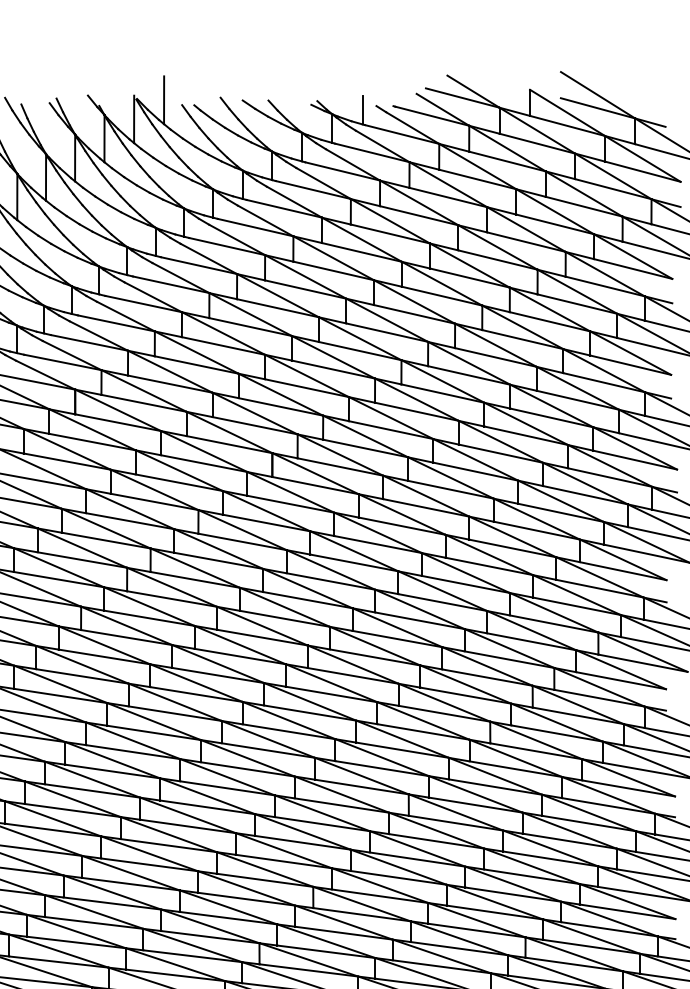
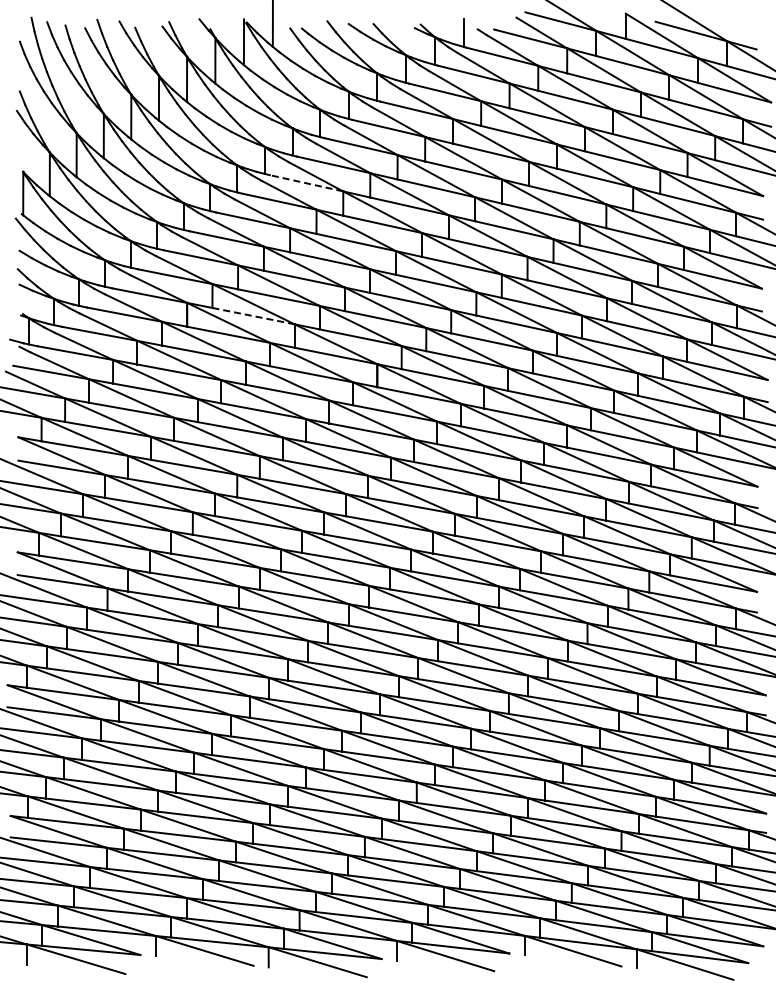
line: (198, 265) -> (306, 183), solid -> dashed
line: (144, 403) -> (253, 316), solid -> dashed

